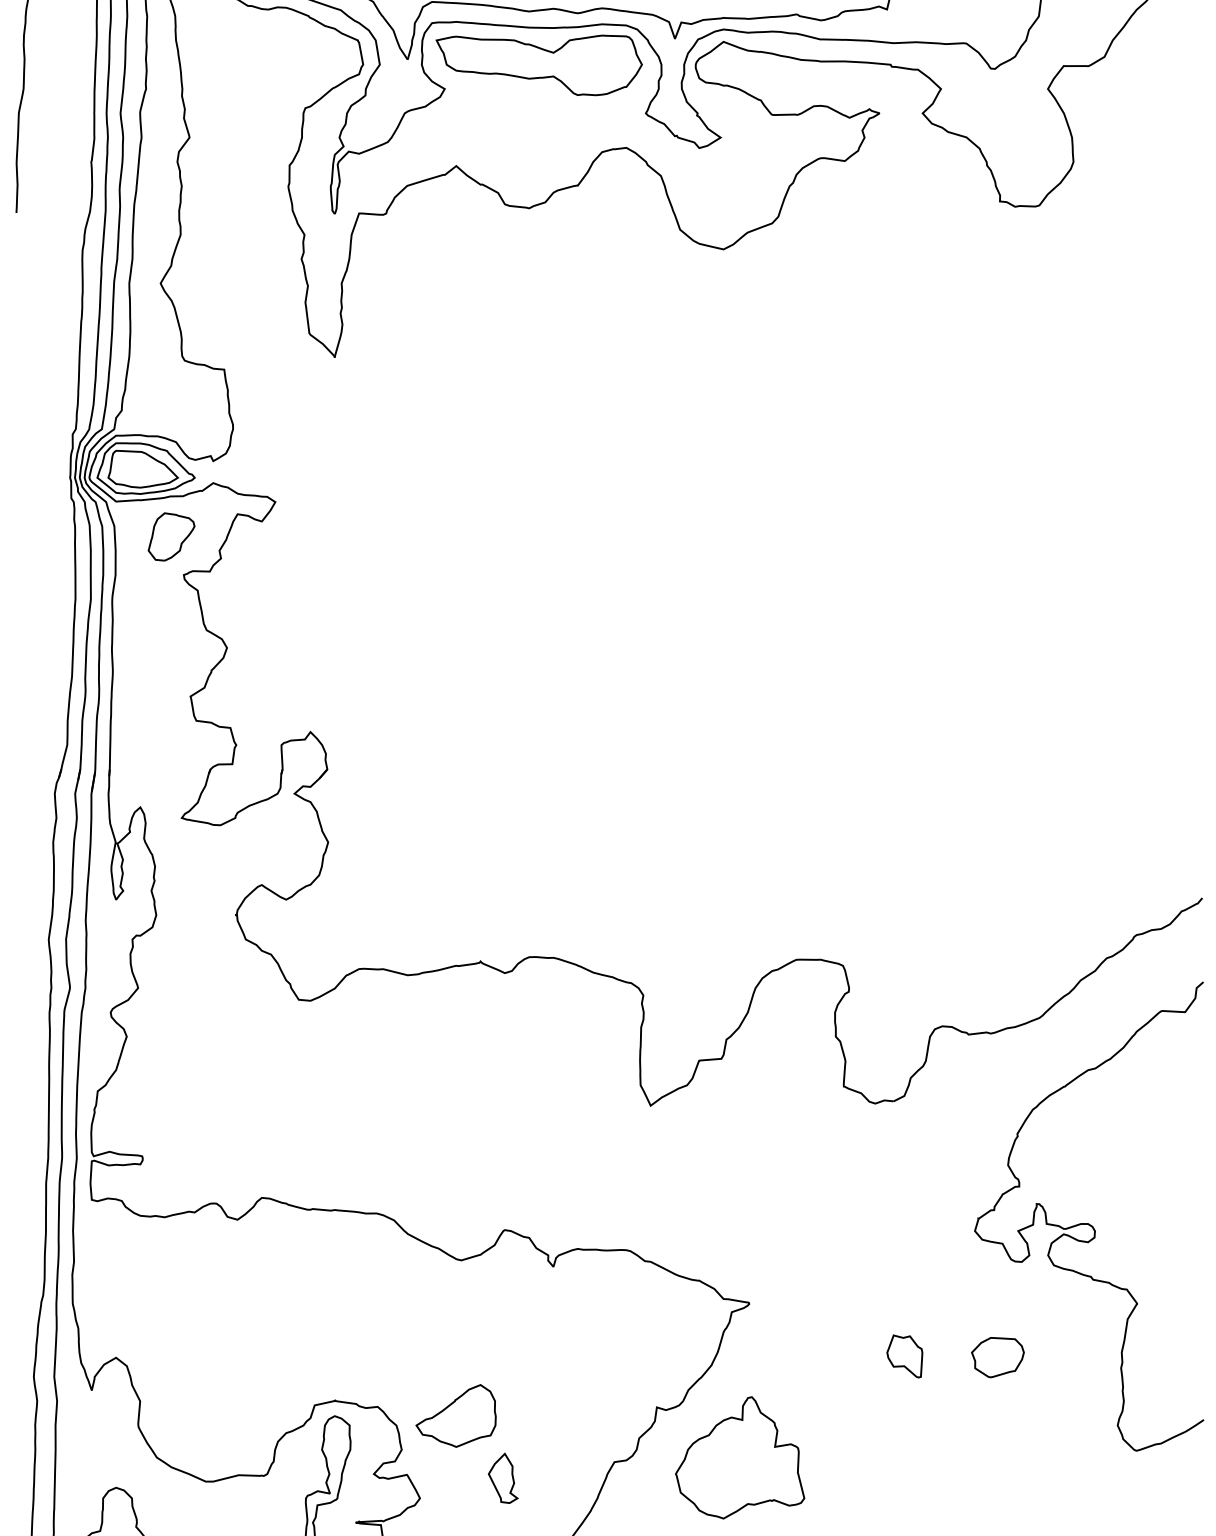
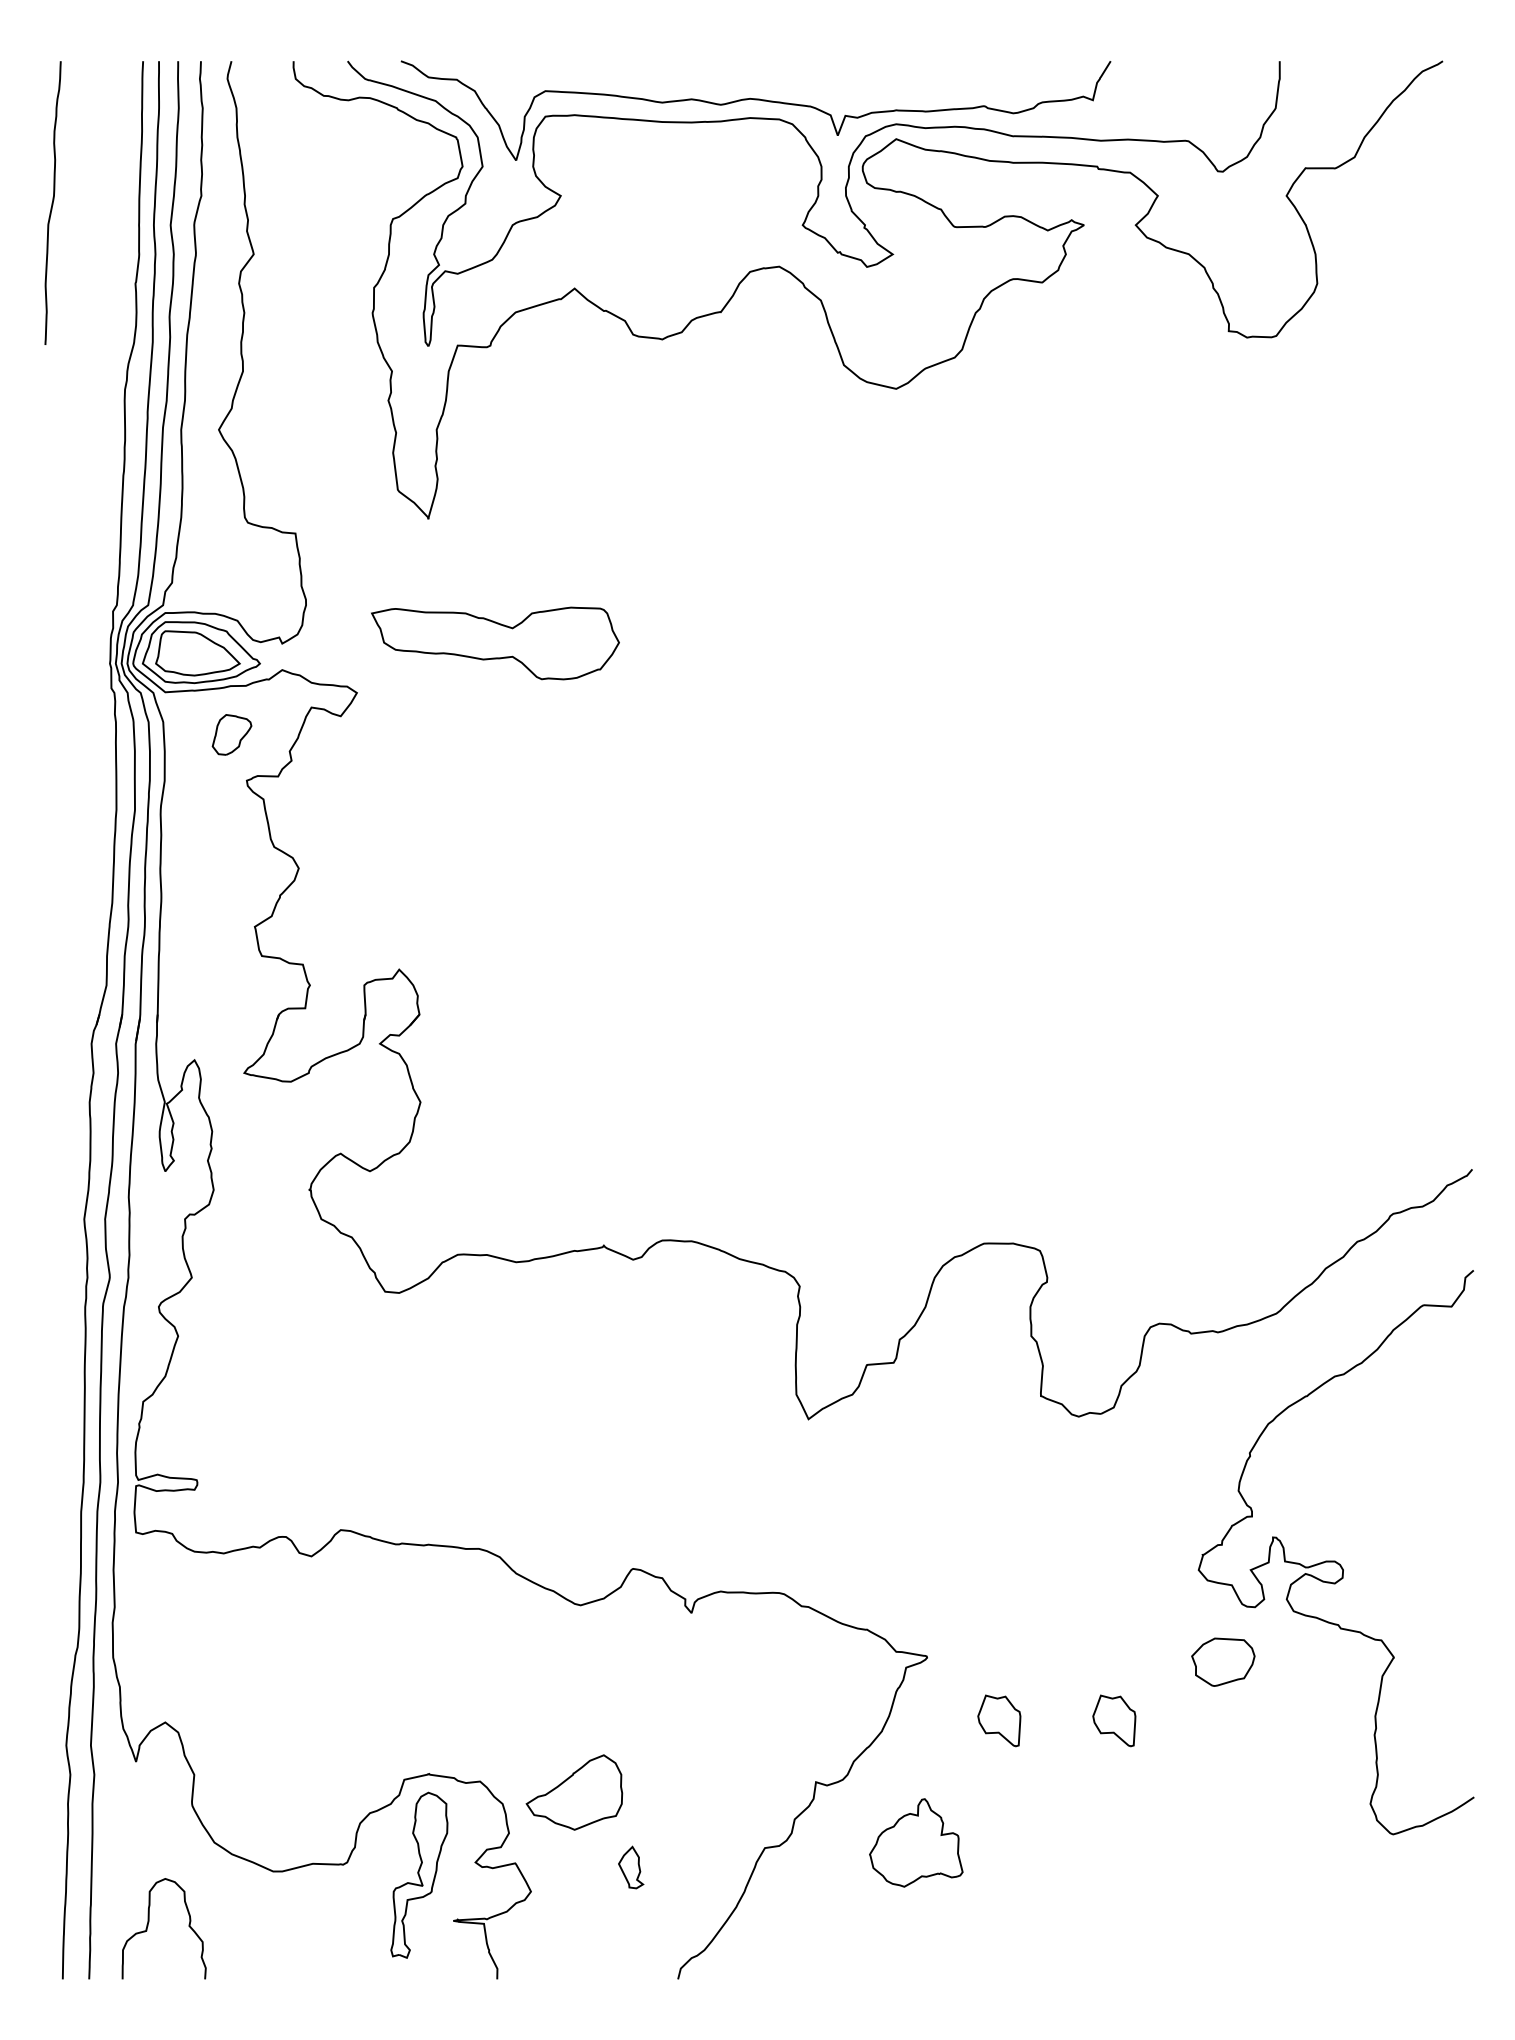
part: (539, 65) -> (495, 643), moved
part: (171, 536) -> (231, 734), size x0.7
part: (809, 1356) -> (999, 1720), added
part: (998, 1356) -> (1223, 1661), moved
part: (740, 1457) -> (916, 1842), size x0.6
part: (502, 1478) -> (630, 1867), size x0.7

